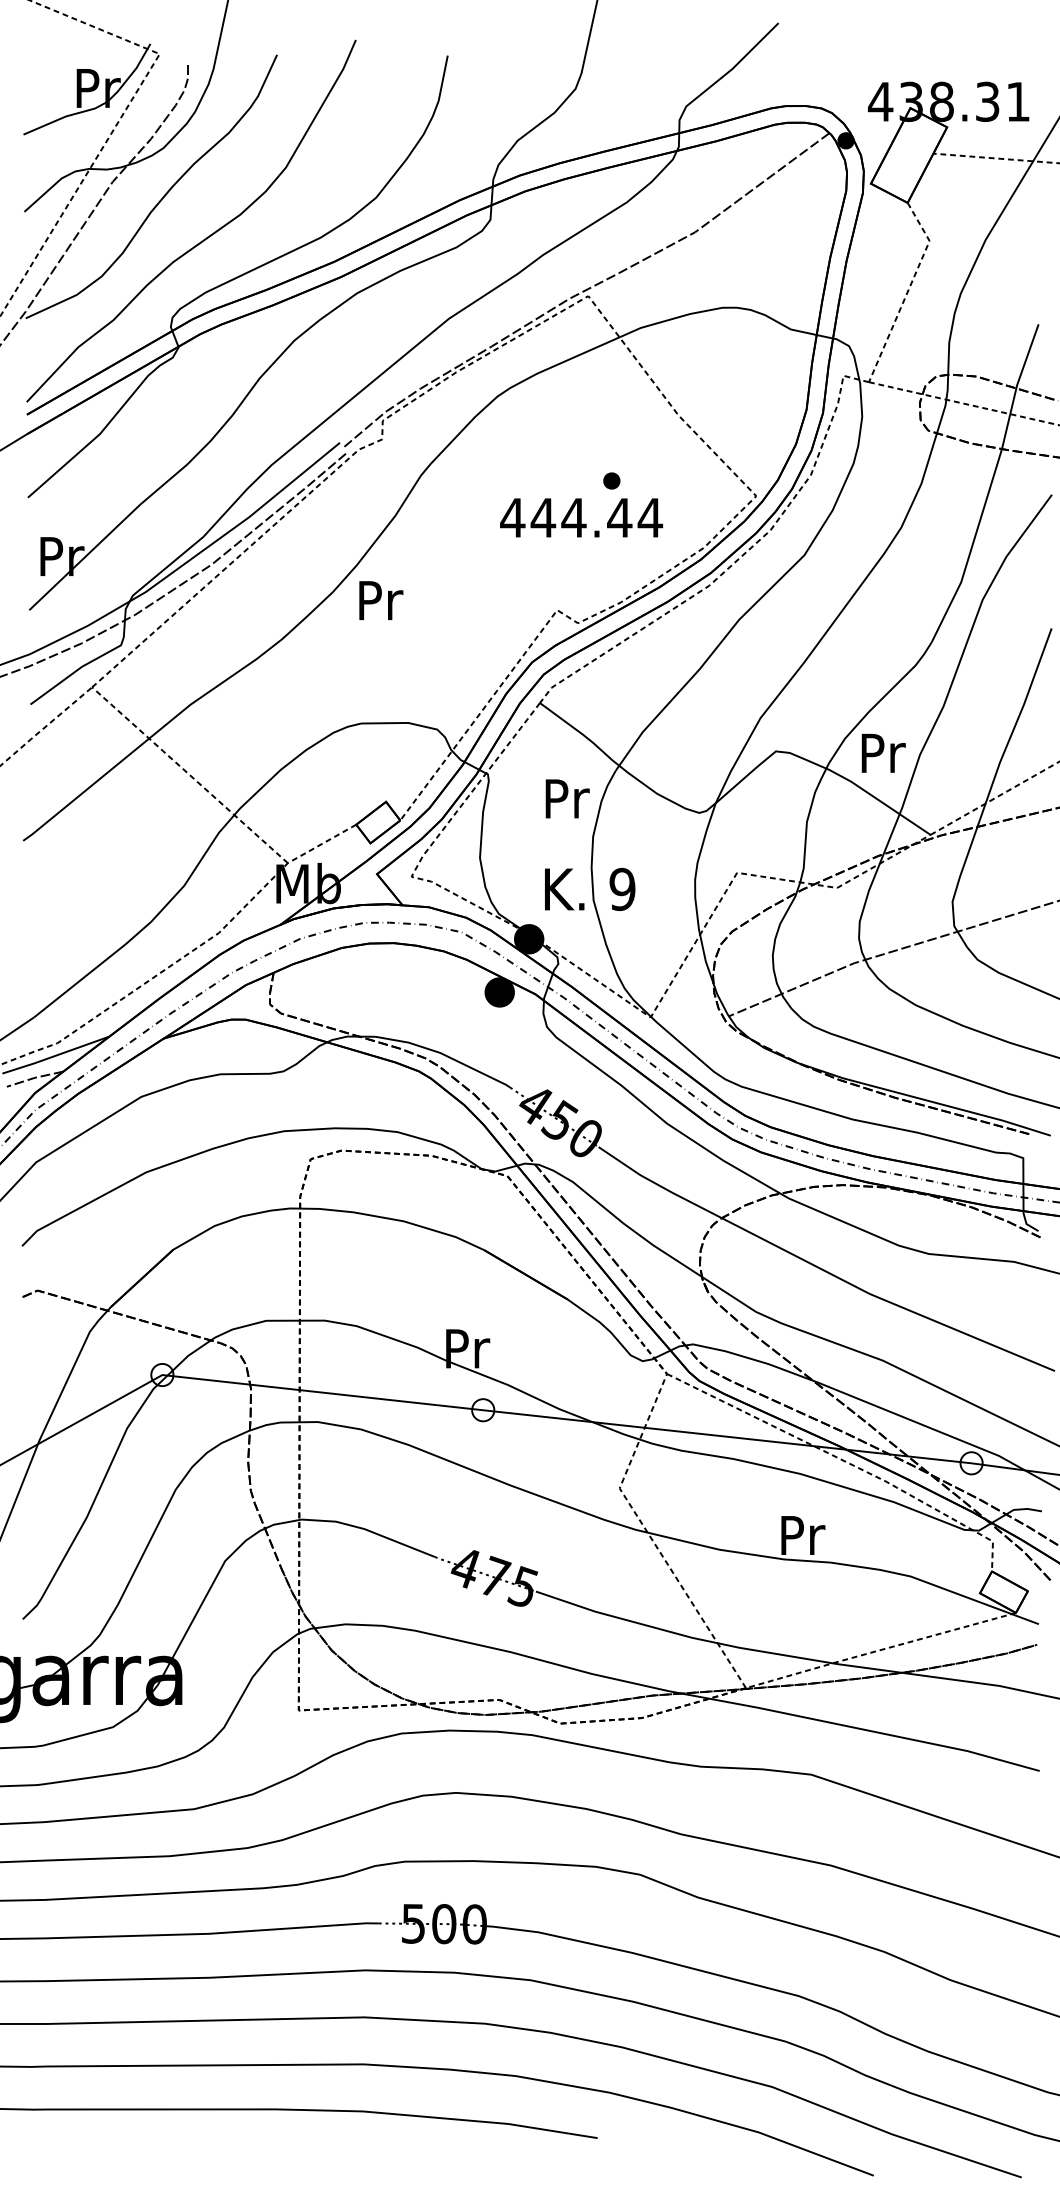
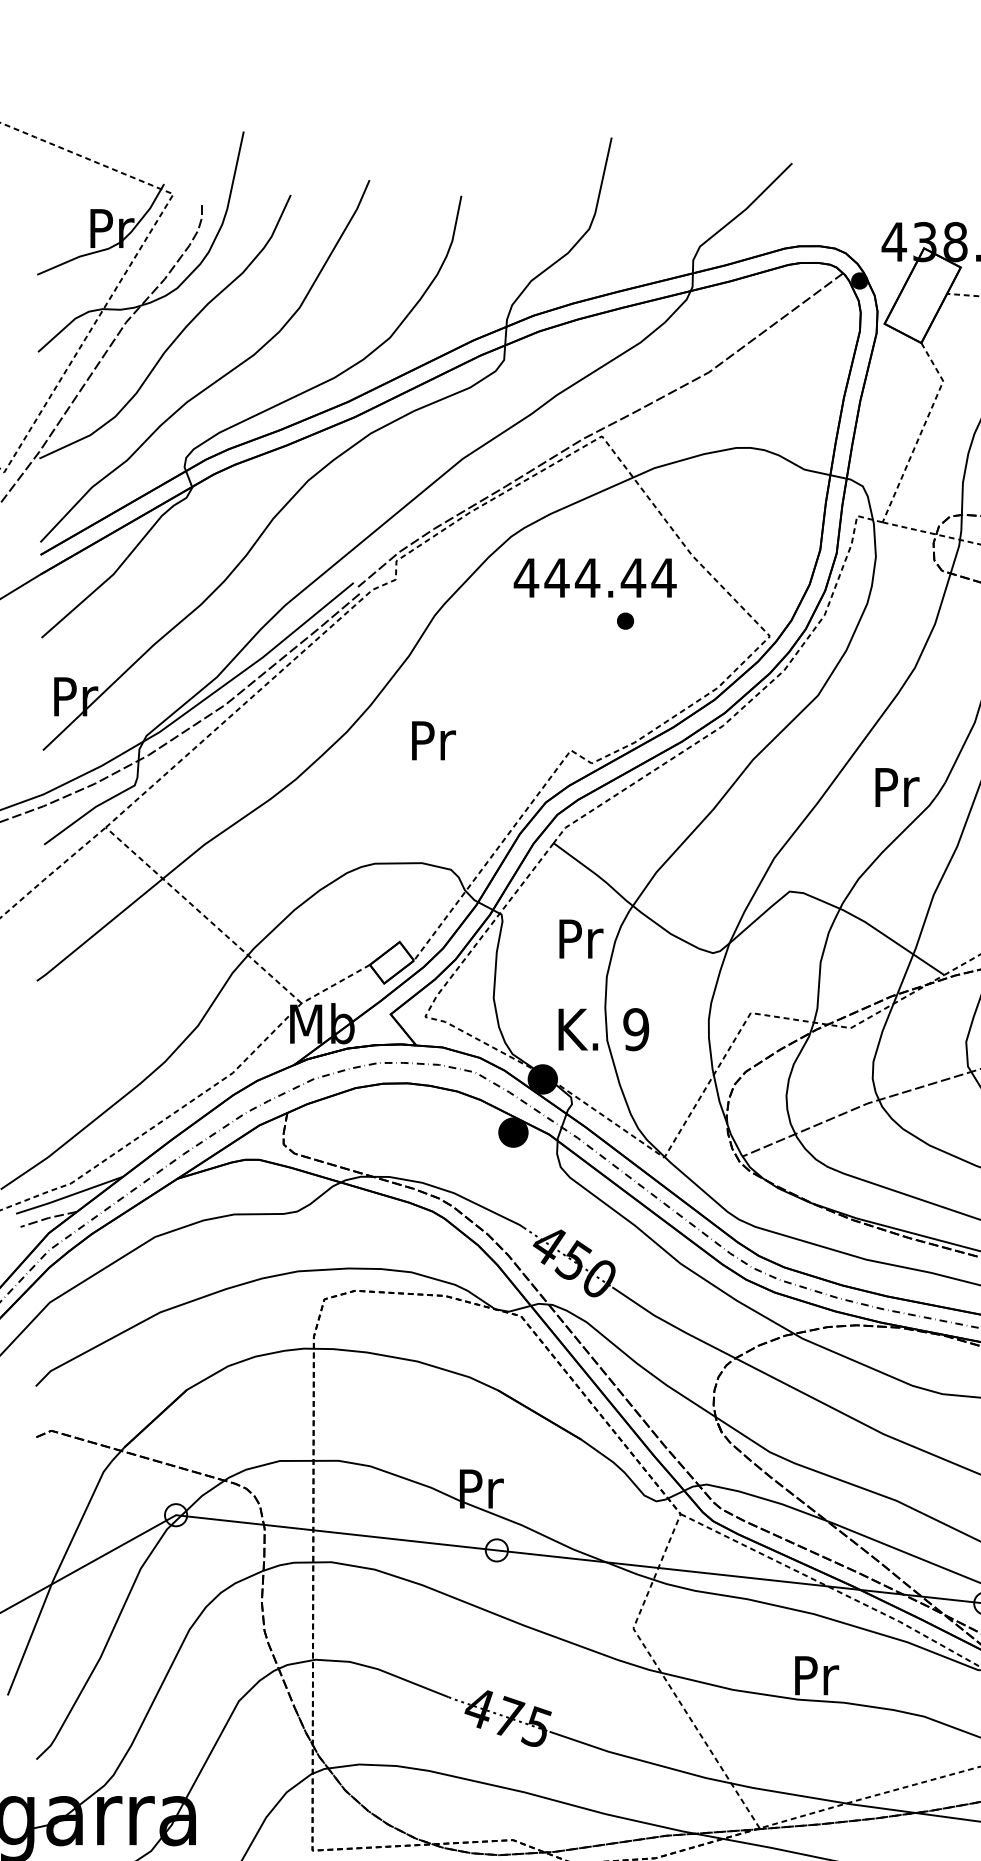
text: (581, 517) -> (595, 577), moved
text: (381, 600) -> (434, 740), moved
text: (883, 753) -> (897, 787), moved

